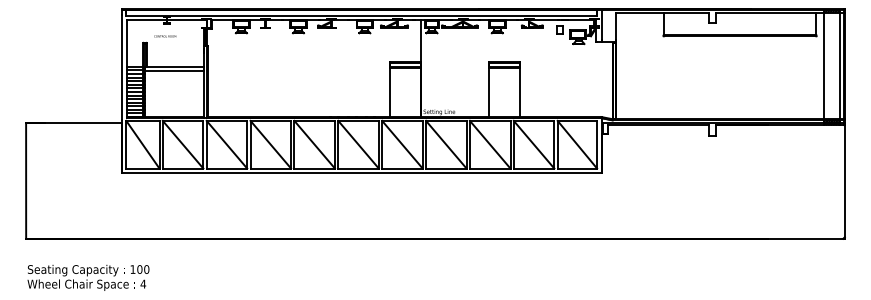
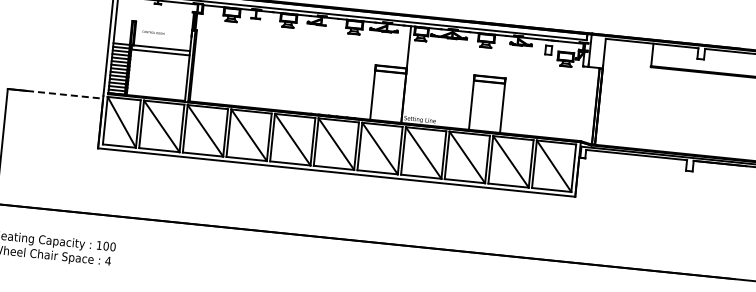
text: (165, 36) -> (153, 32), moved
line: (84, 123) -> (65, 95), solid -> dashed

